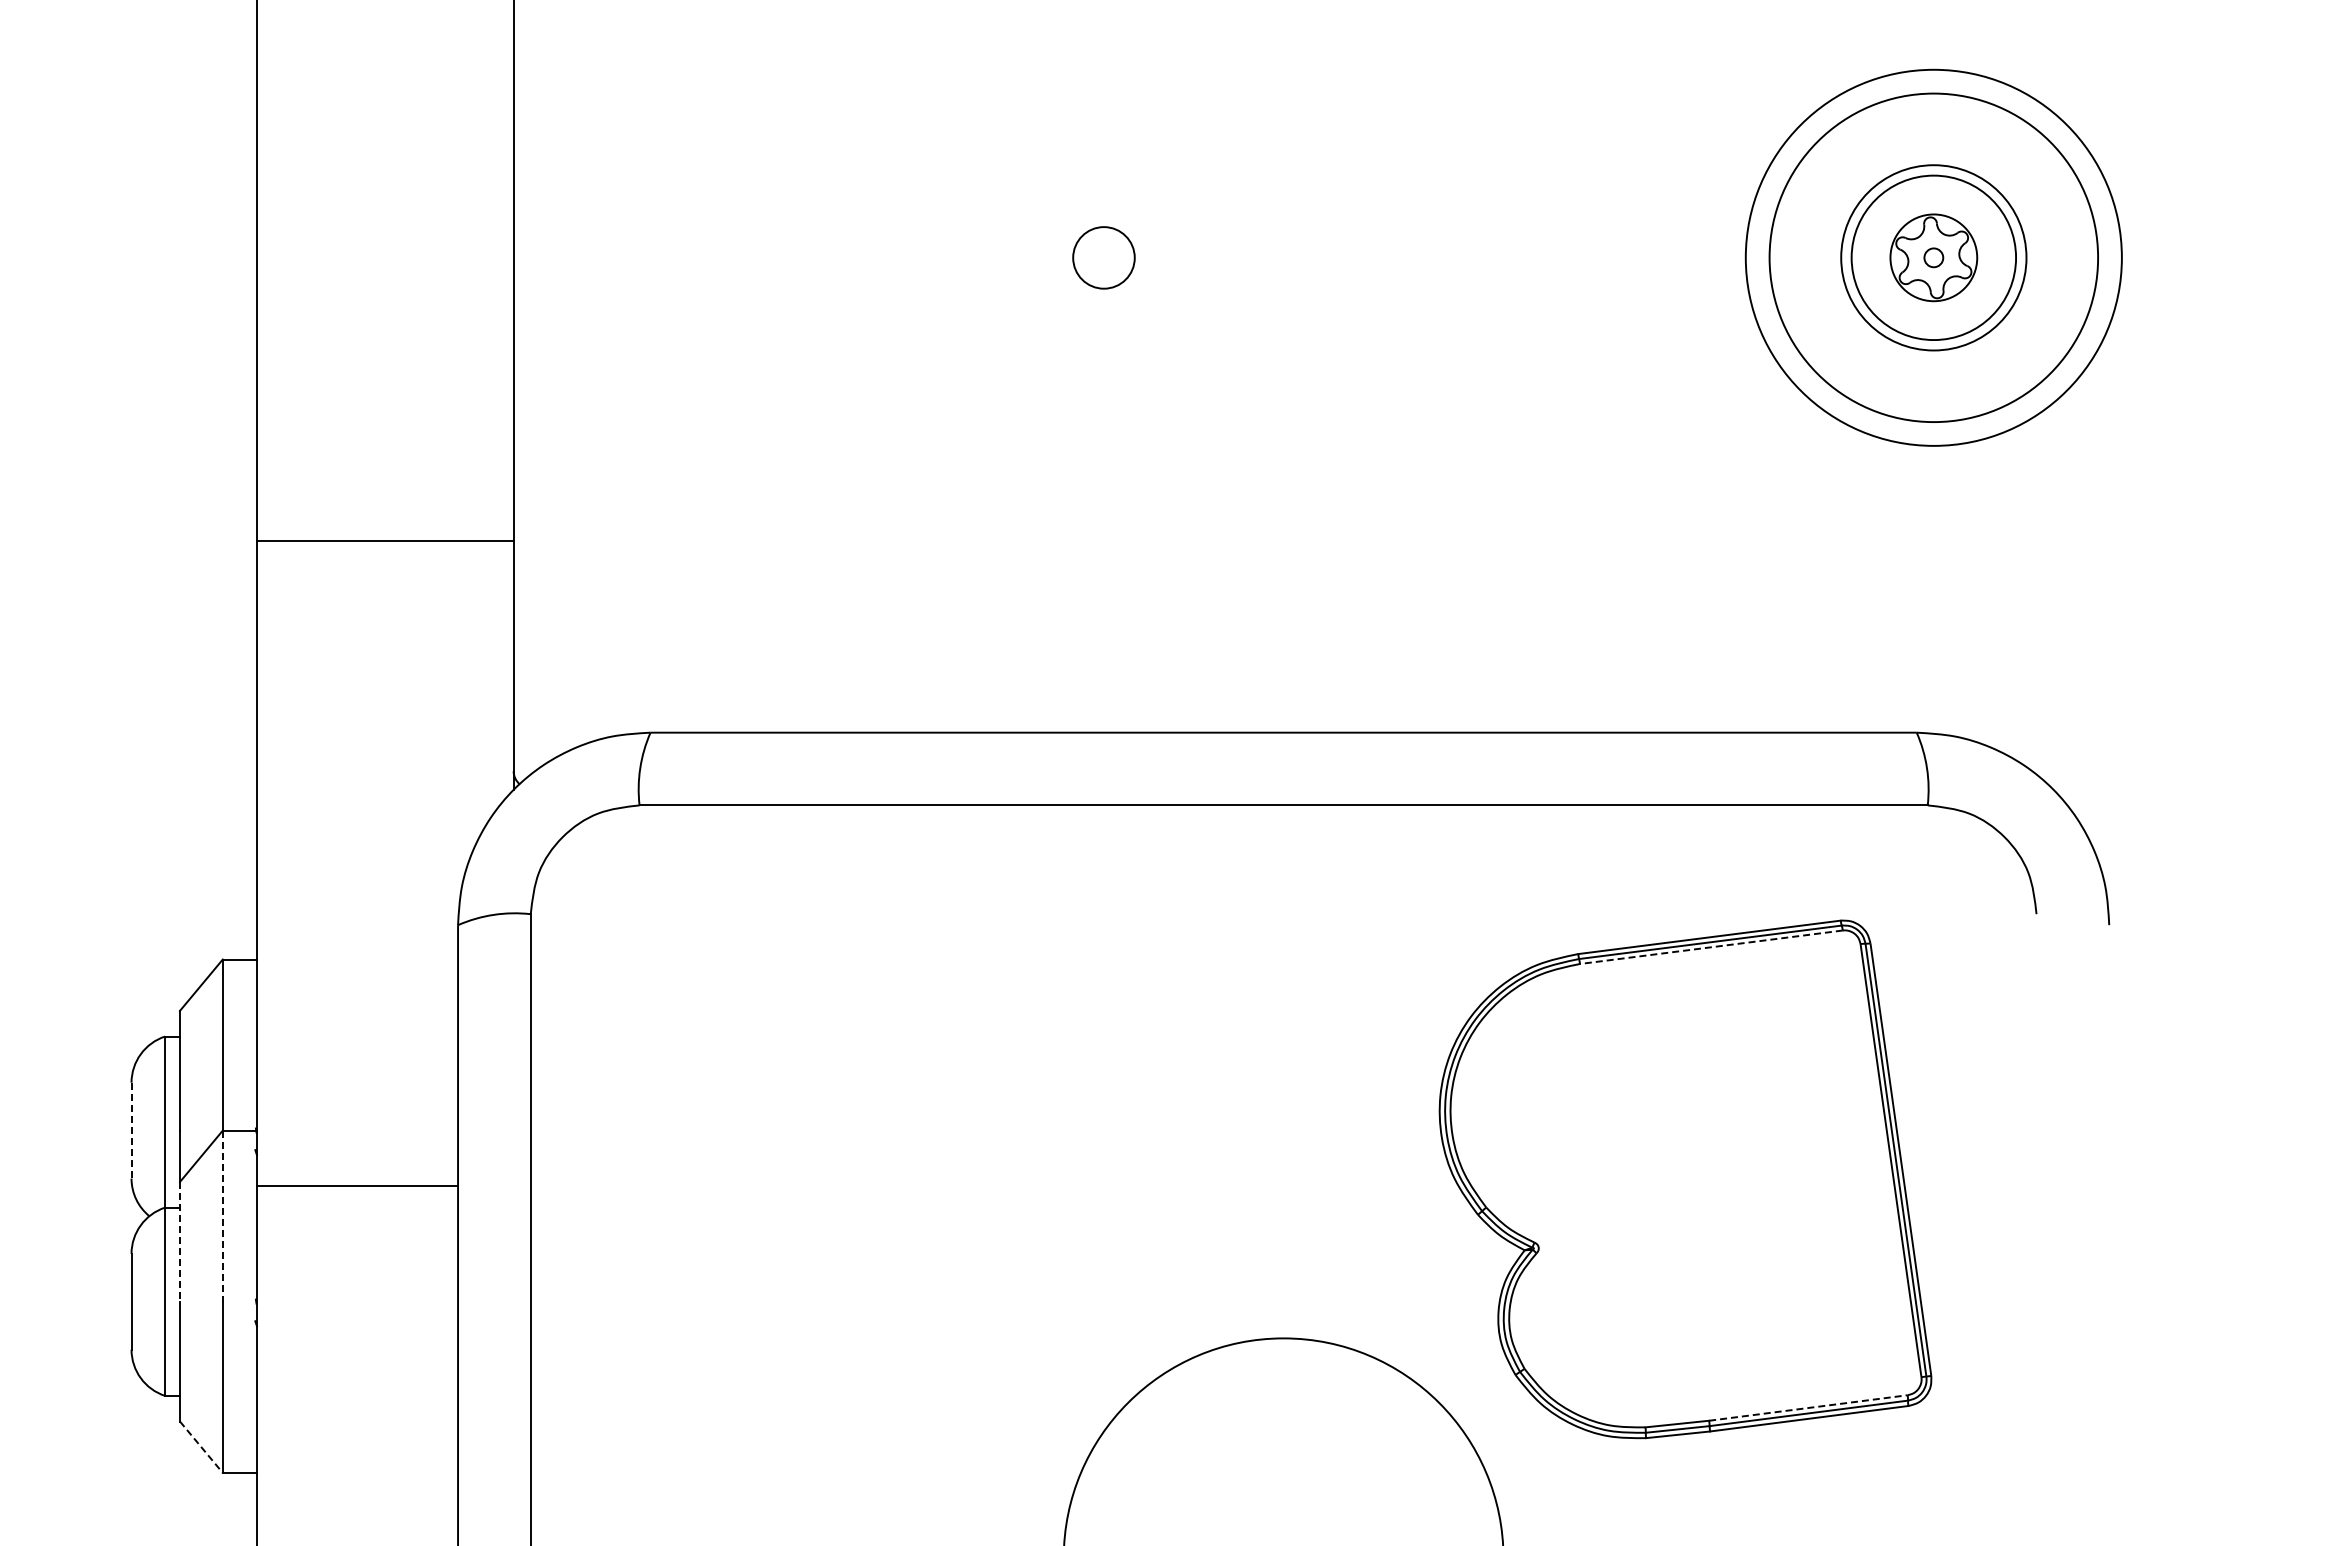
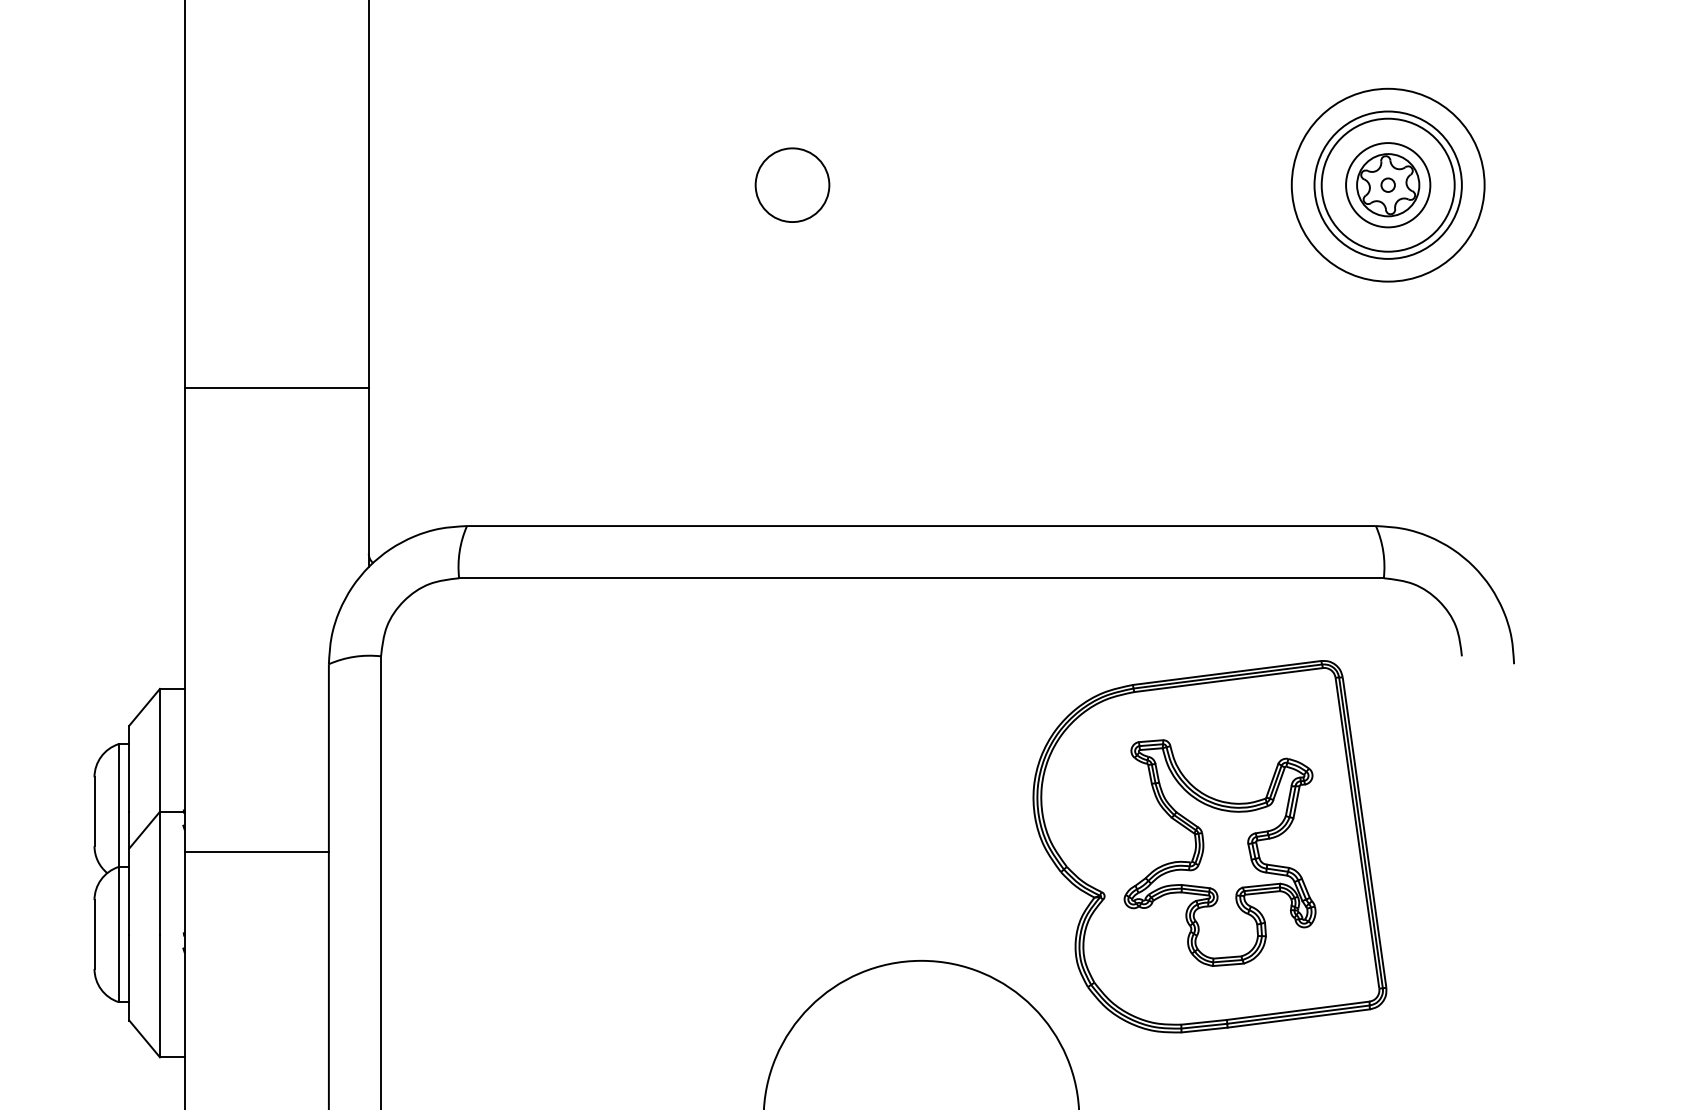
circle: (1103, 257) -> (792, 184), size x1.67
circle: (1933, 257) -> (1387, 184), size x0.62
circle: (1933, 257) -> (1387, 184), size x0.71
circle: (1933, 257) -> (1387, 184), size x0.71
line: (1710, 947) -> (1227, 680), dashed -> solid
line: (131, 1130) -> (94, 811), dashed -> solid
part: (1699, 1188) -> (1219, 853), added
line: (222, 1216) -> (159, 873), dashed -> solid
line: (180, 1241) -> (129, 891), dashed -> solid
line: (1808, 1407) -> (1298, 1010), dashed -> solid
line: (201, 1447) -> (144, 1039), dashed -> solid

